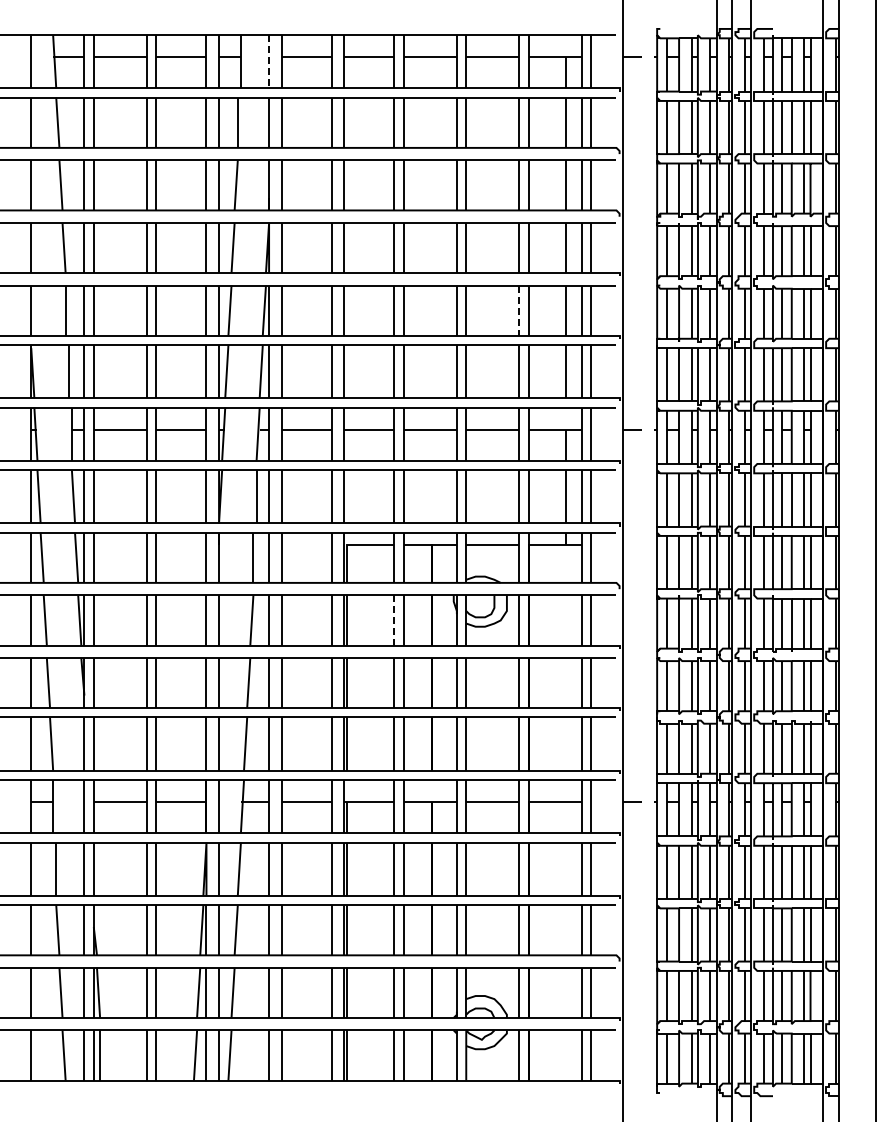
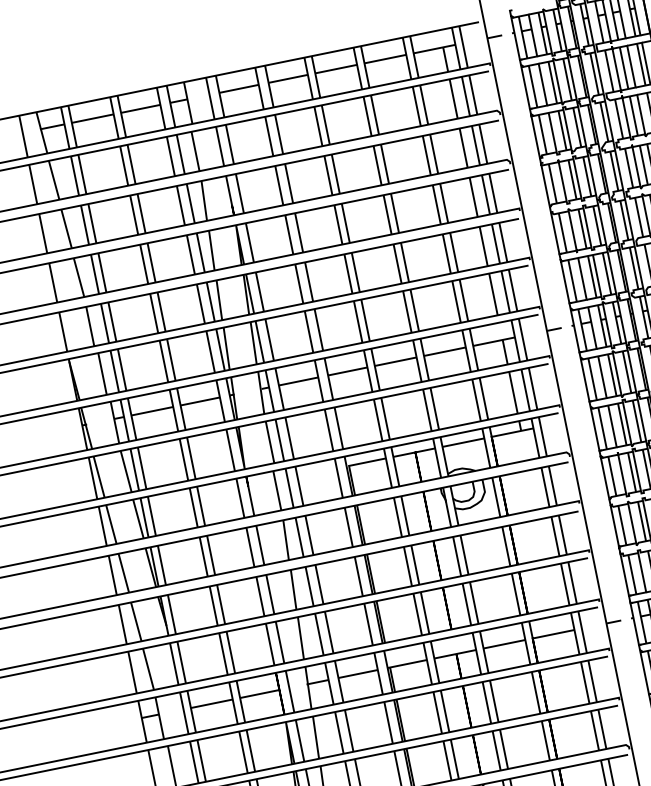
line: (269, 61) -> (210, 98), dashed -> solid
line: (519, 311) -> (446, 254), dashed -> solid
line: (394, 620) -> (398, 517), dashed -> solid

